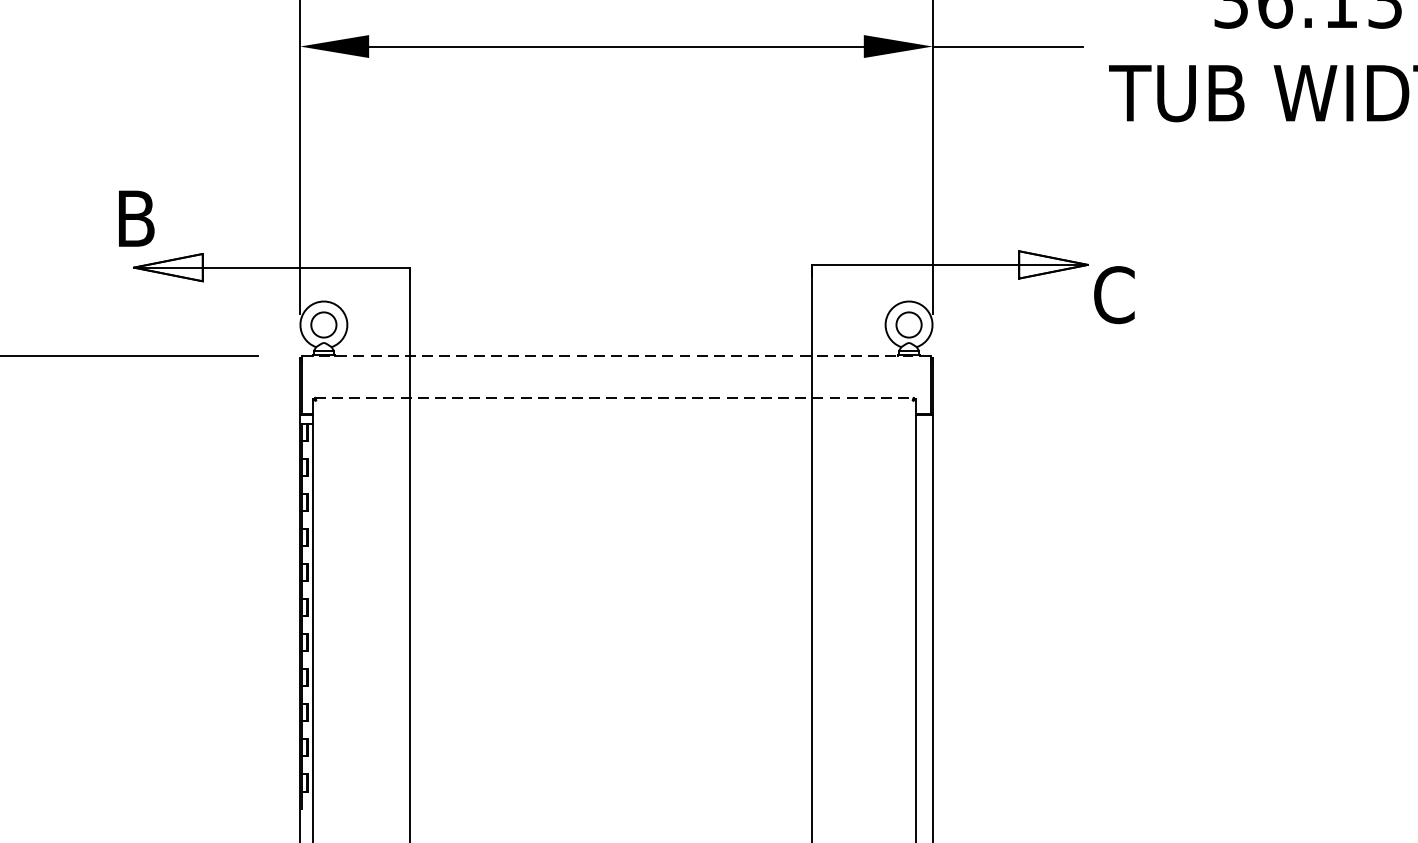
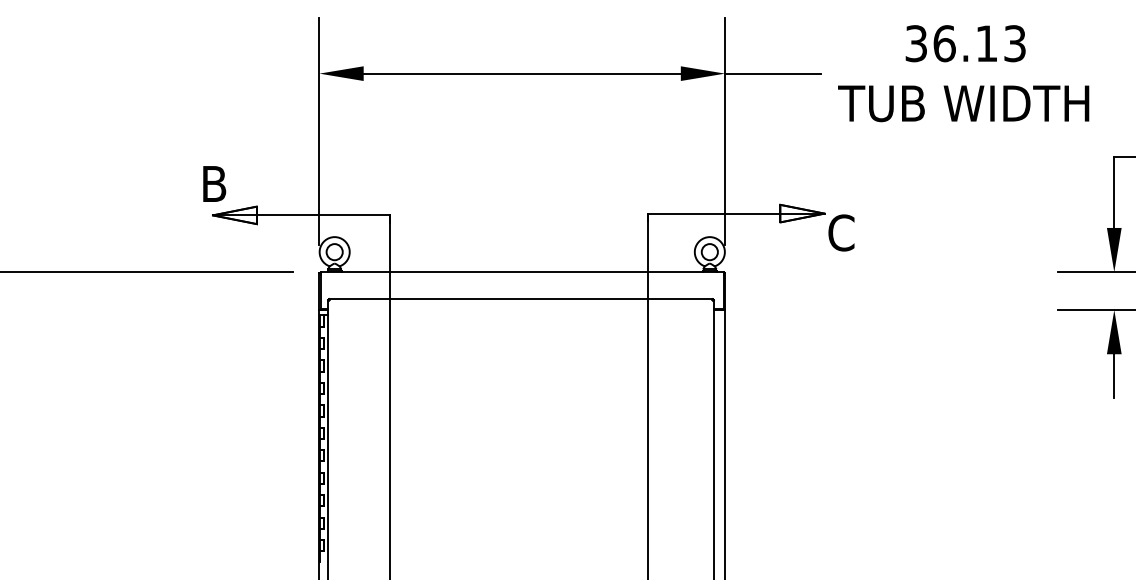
line: (616, 356) -> (522, 272), dashed -> solid
line: (615, 397) -> (521, 298), dashed -> solid

